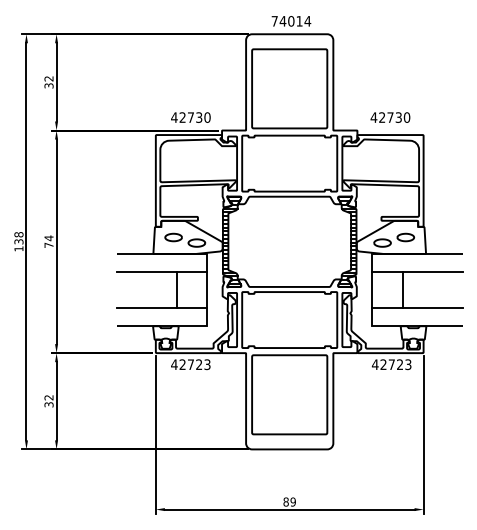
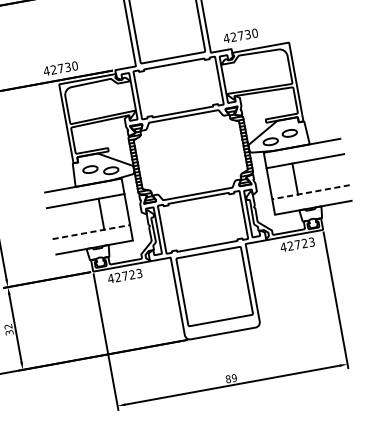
text: (190, 117) -> (60, 68), moved
text: (390, 117) -> (240, 35), moved
line: (162, 308) -> (91, 232), solid -> dashed
line: (417, 308) -> (310, 192), solid -> dashed

